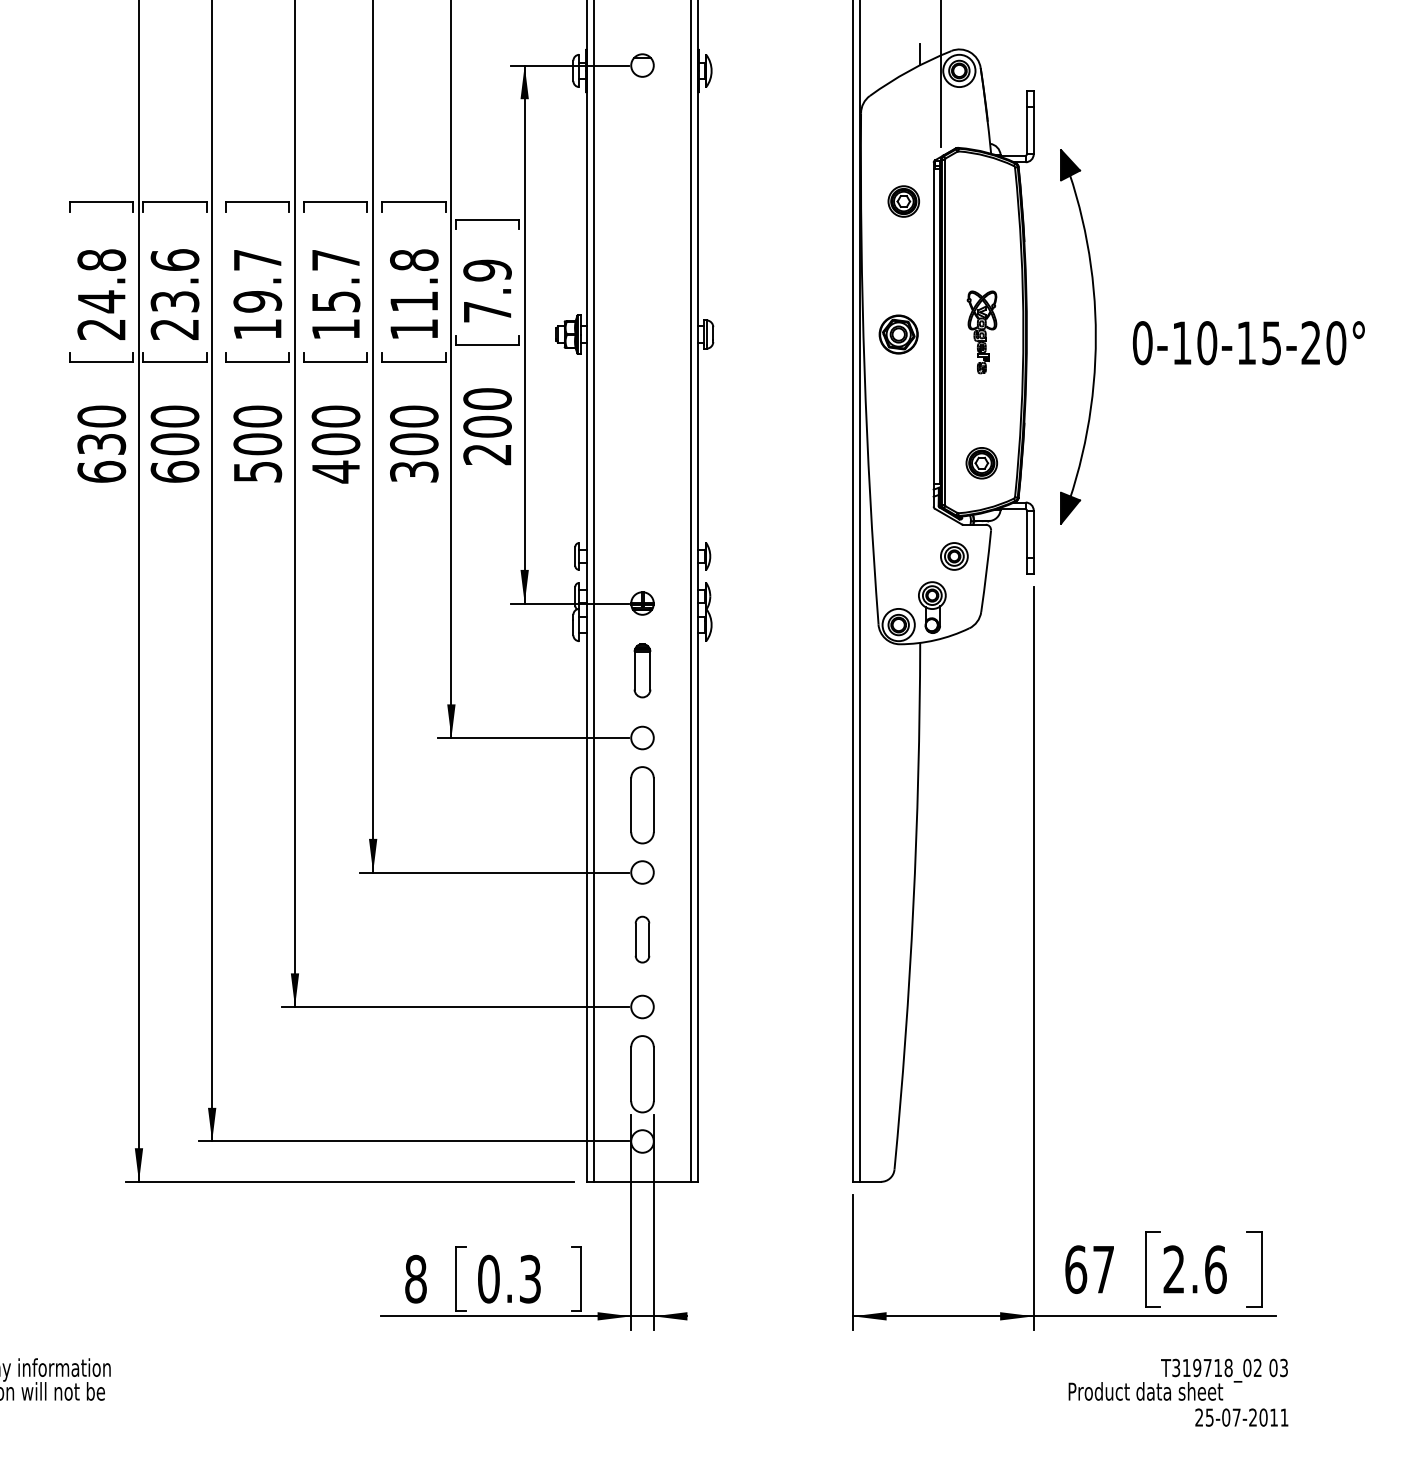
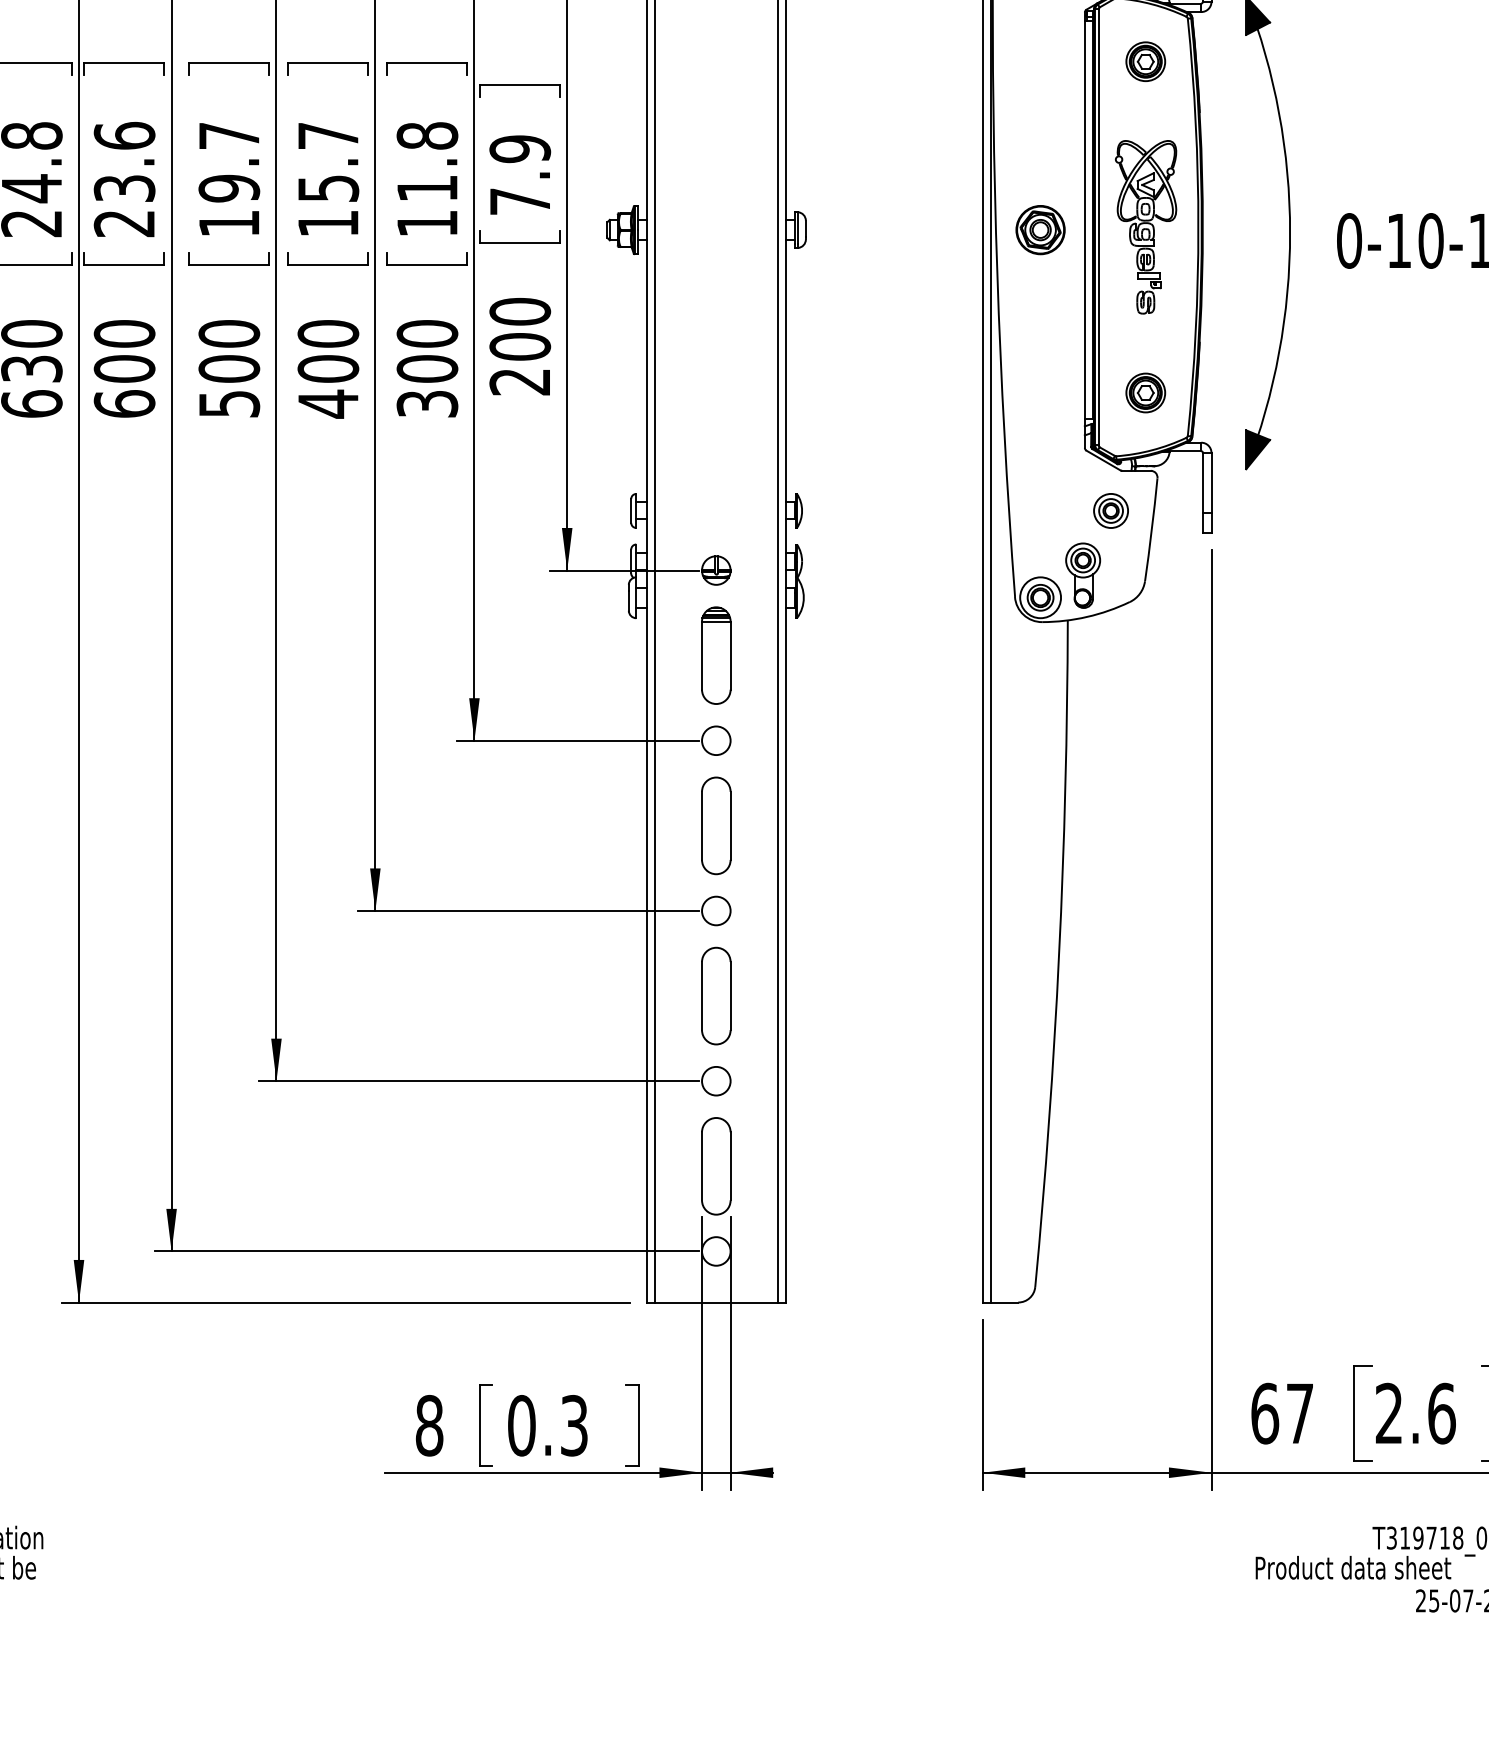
part: (903, 201) -> (1145, 61), moved
part: (981, 332) -> (1145, 227), size x1.67
part: (642, 670) -> (716, 655), size x1.43
part: (642, 939) -> (716, 995), size x1.67

